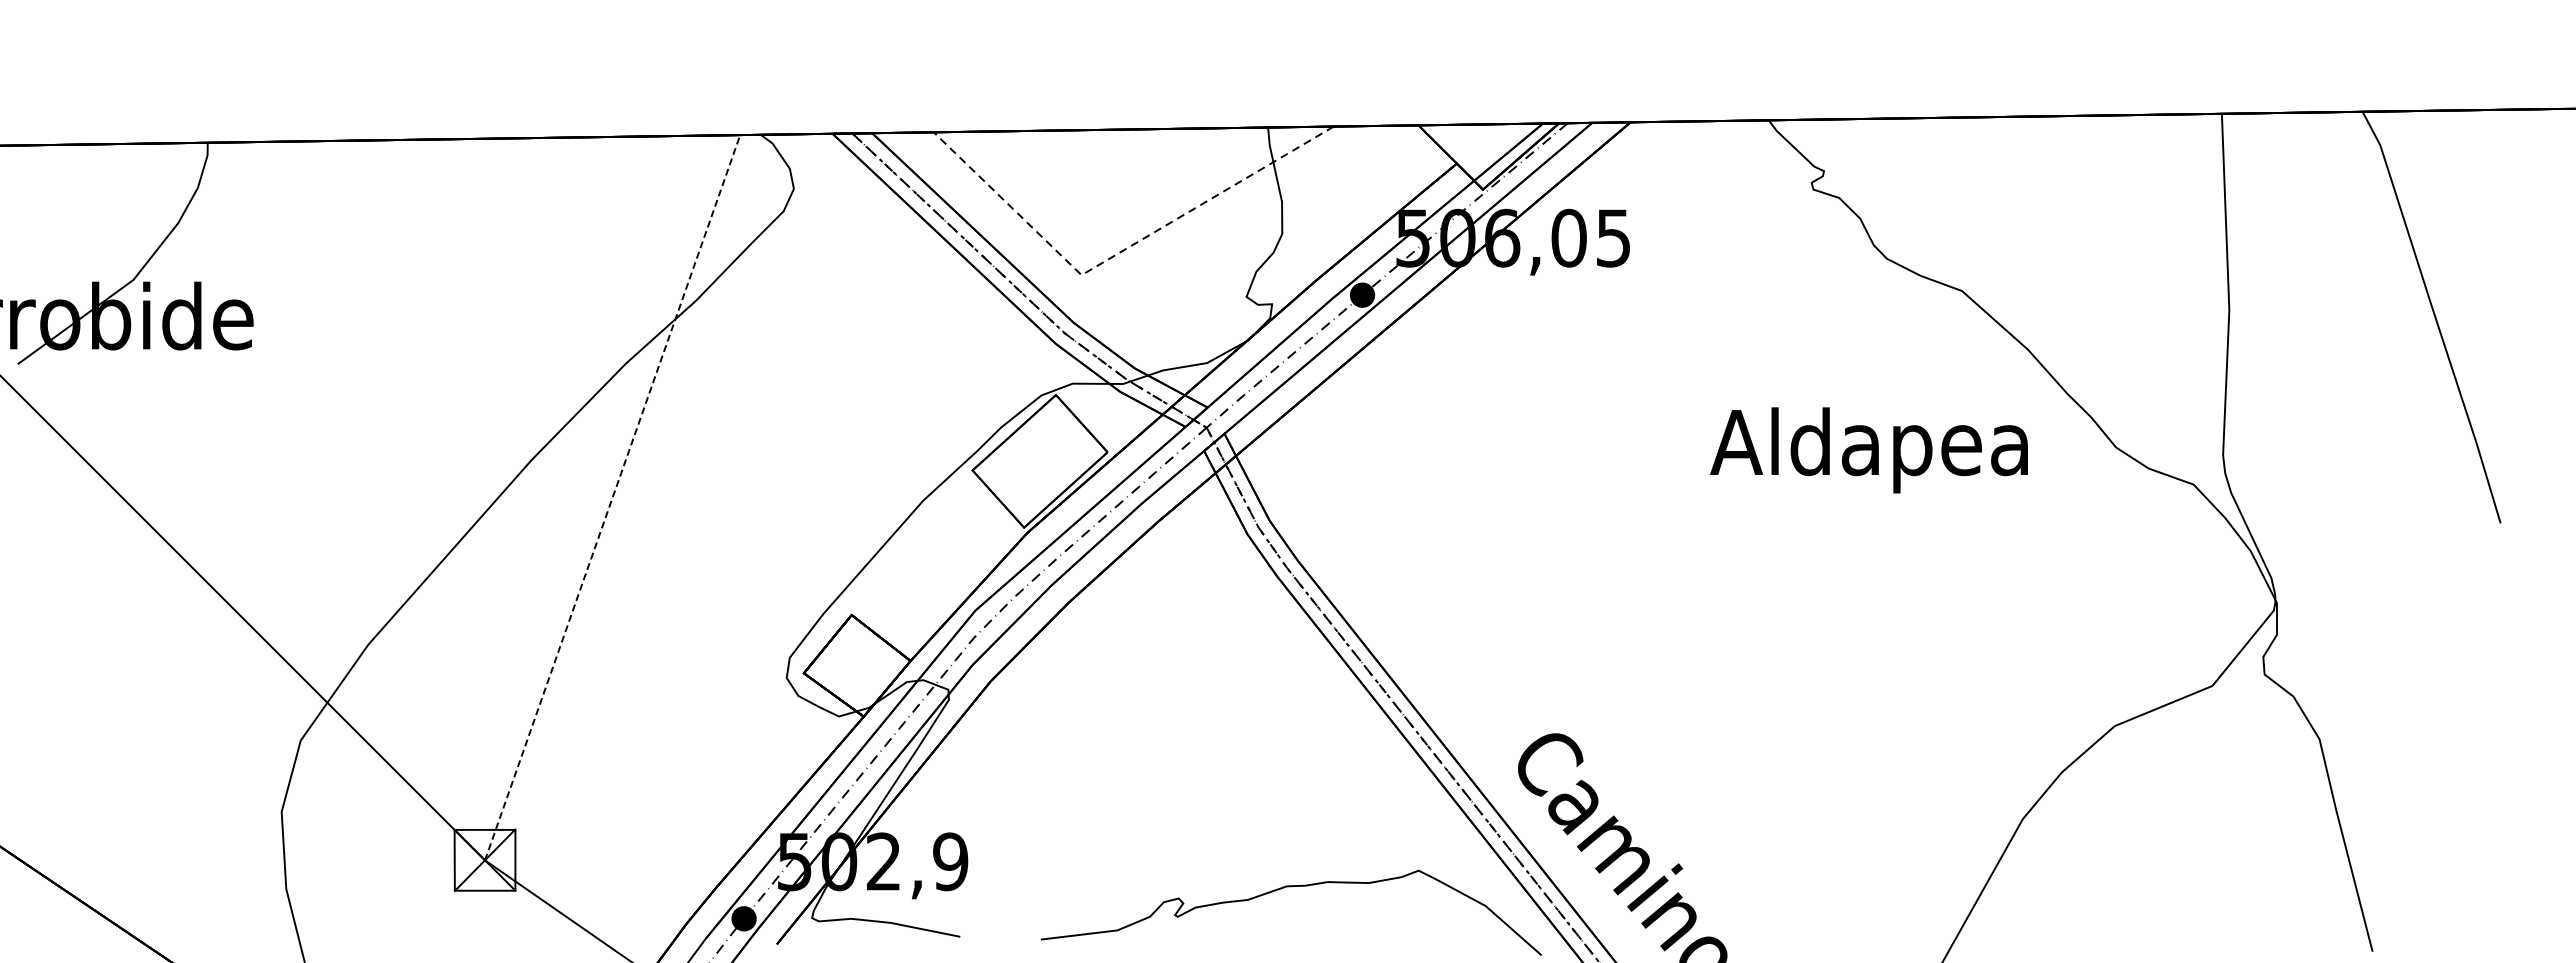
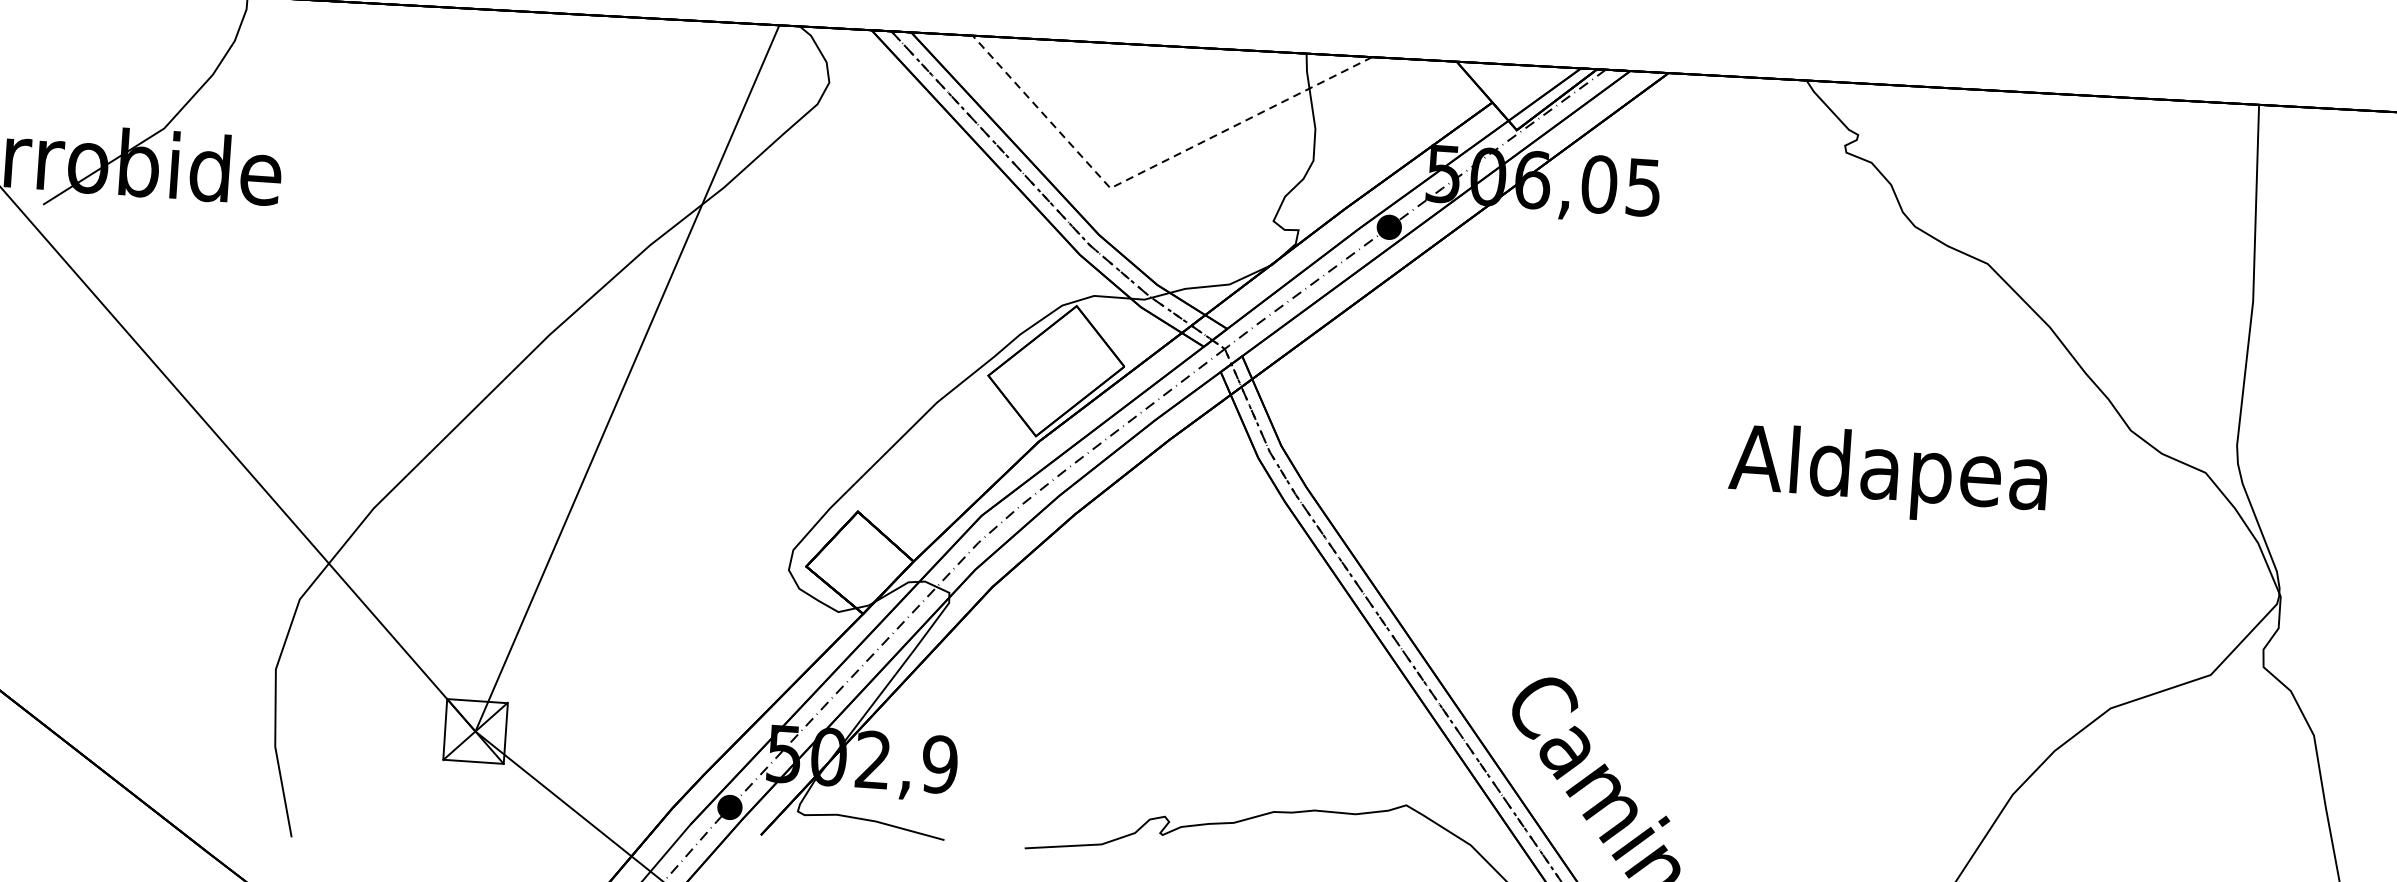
text: (1868, 450) -> (1887, 475), moved
line: (612, 497) -> (627, 378), dashed -> solid

